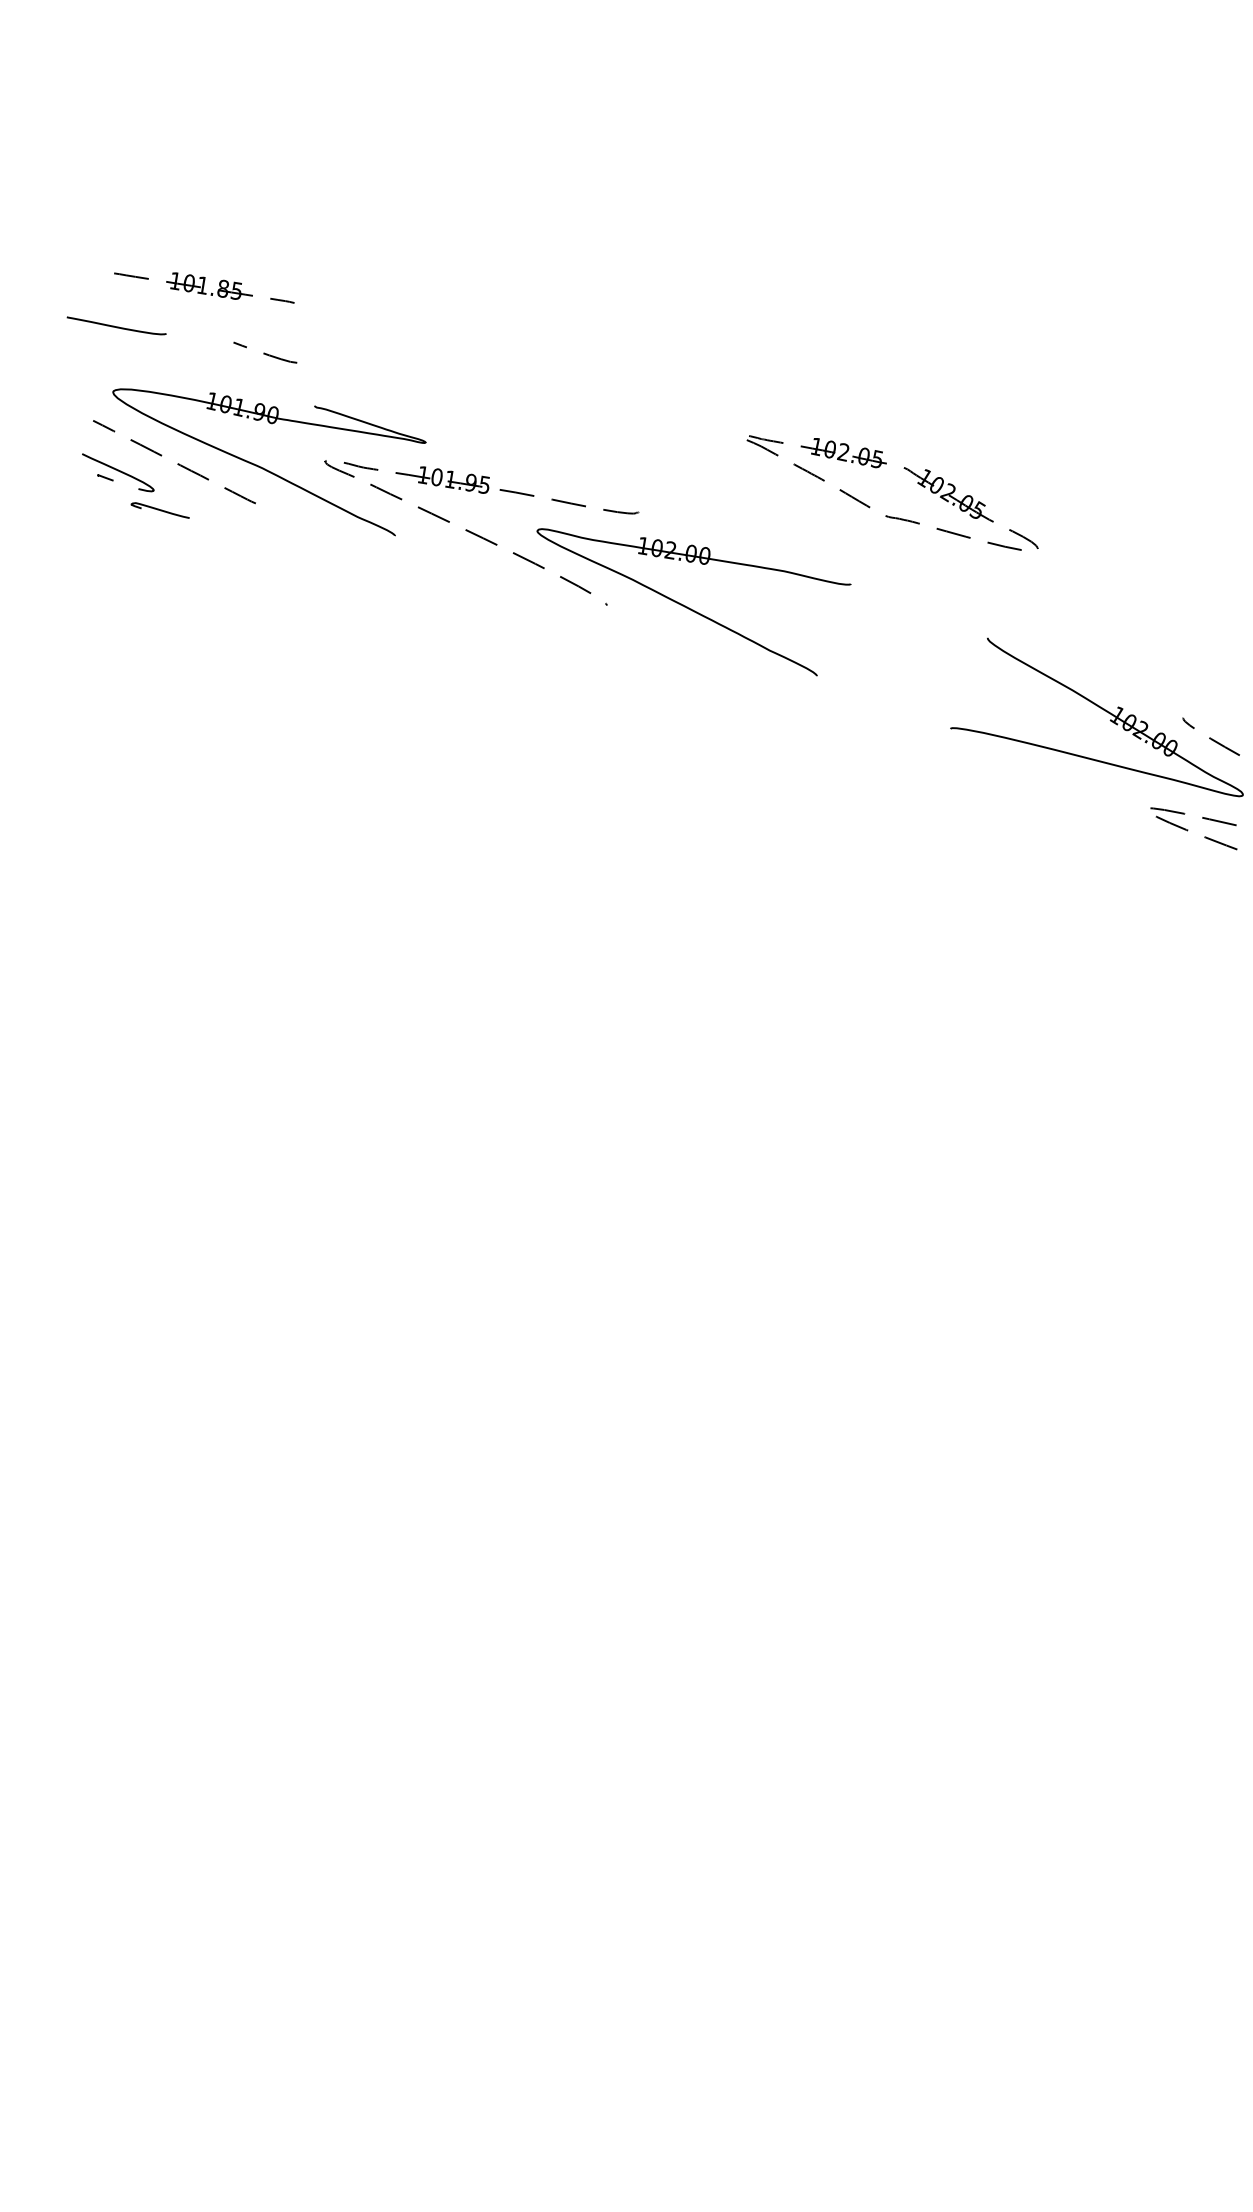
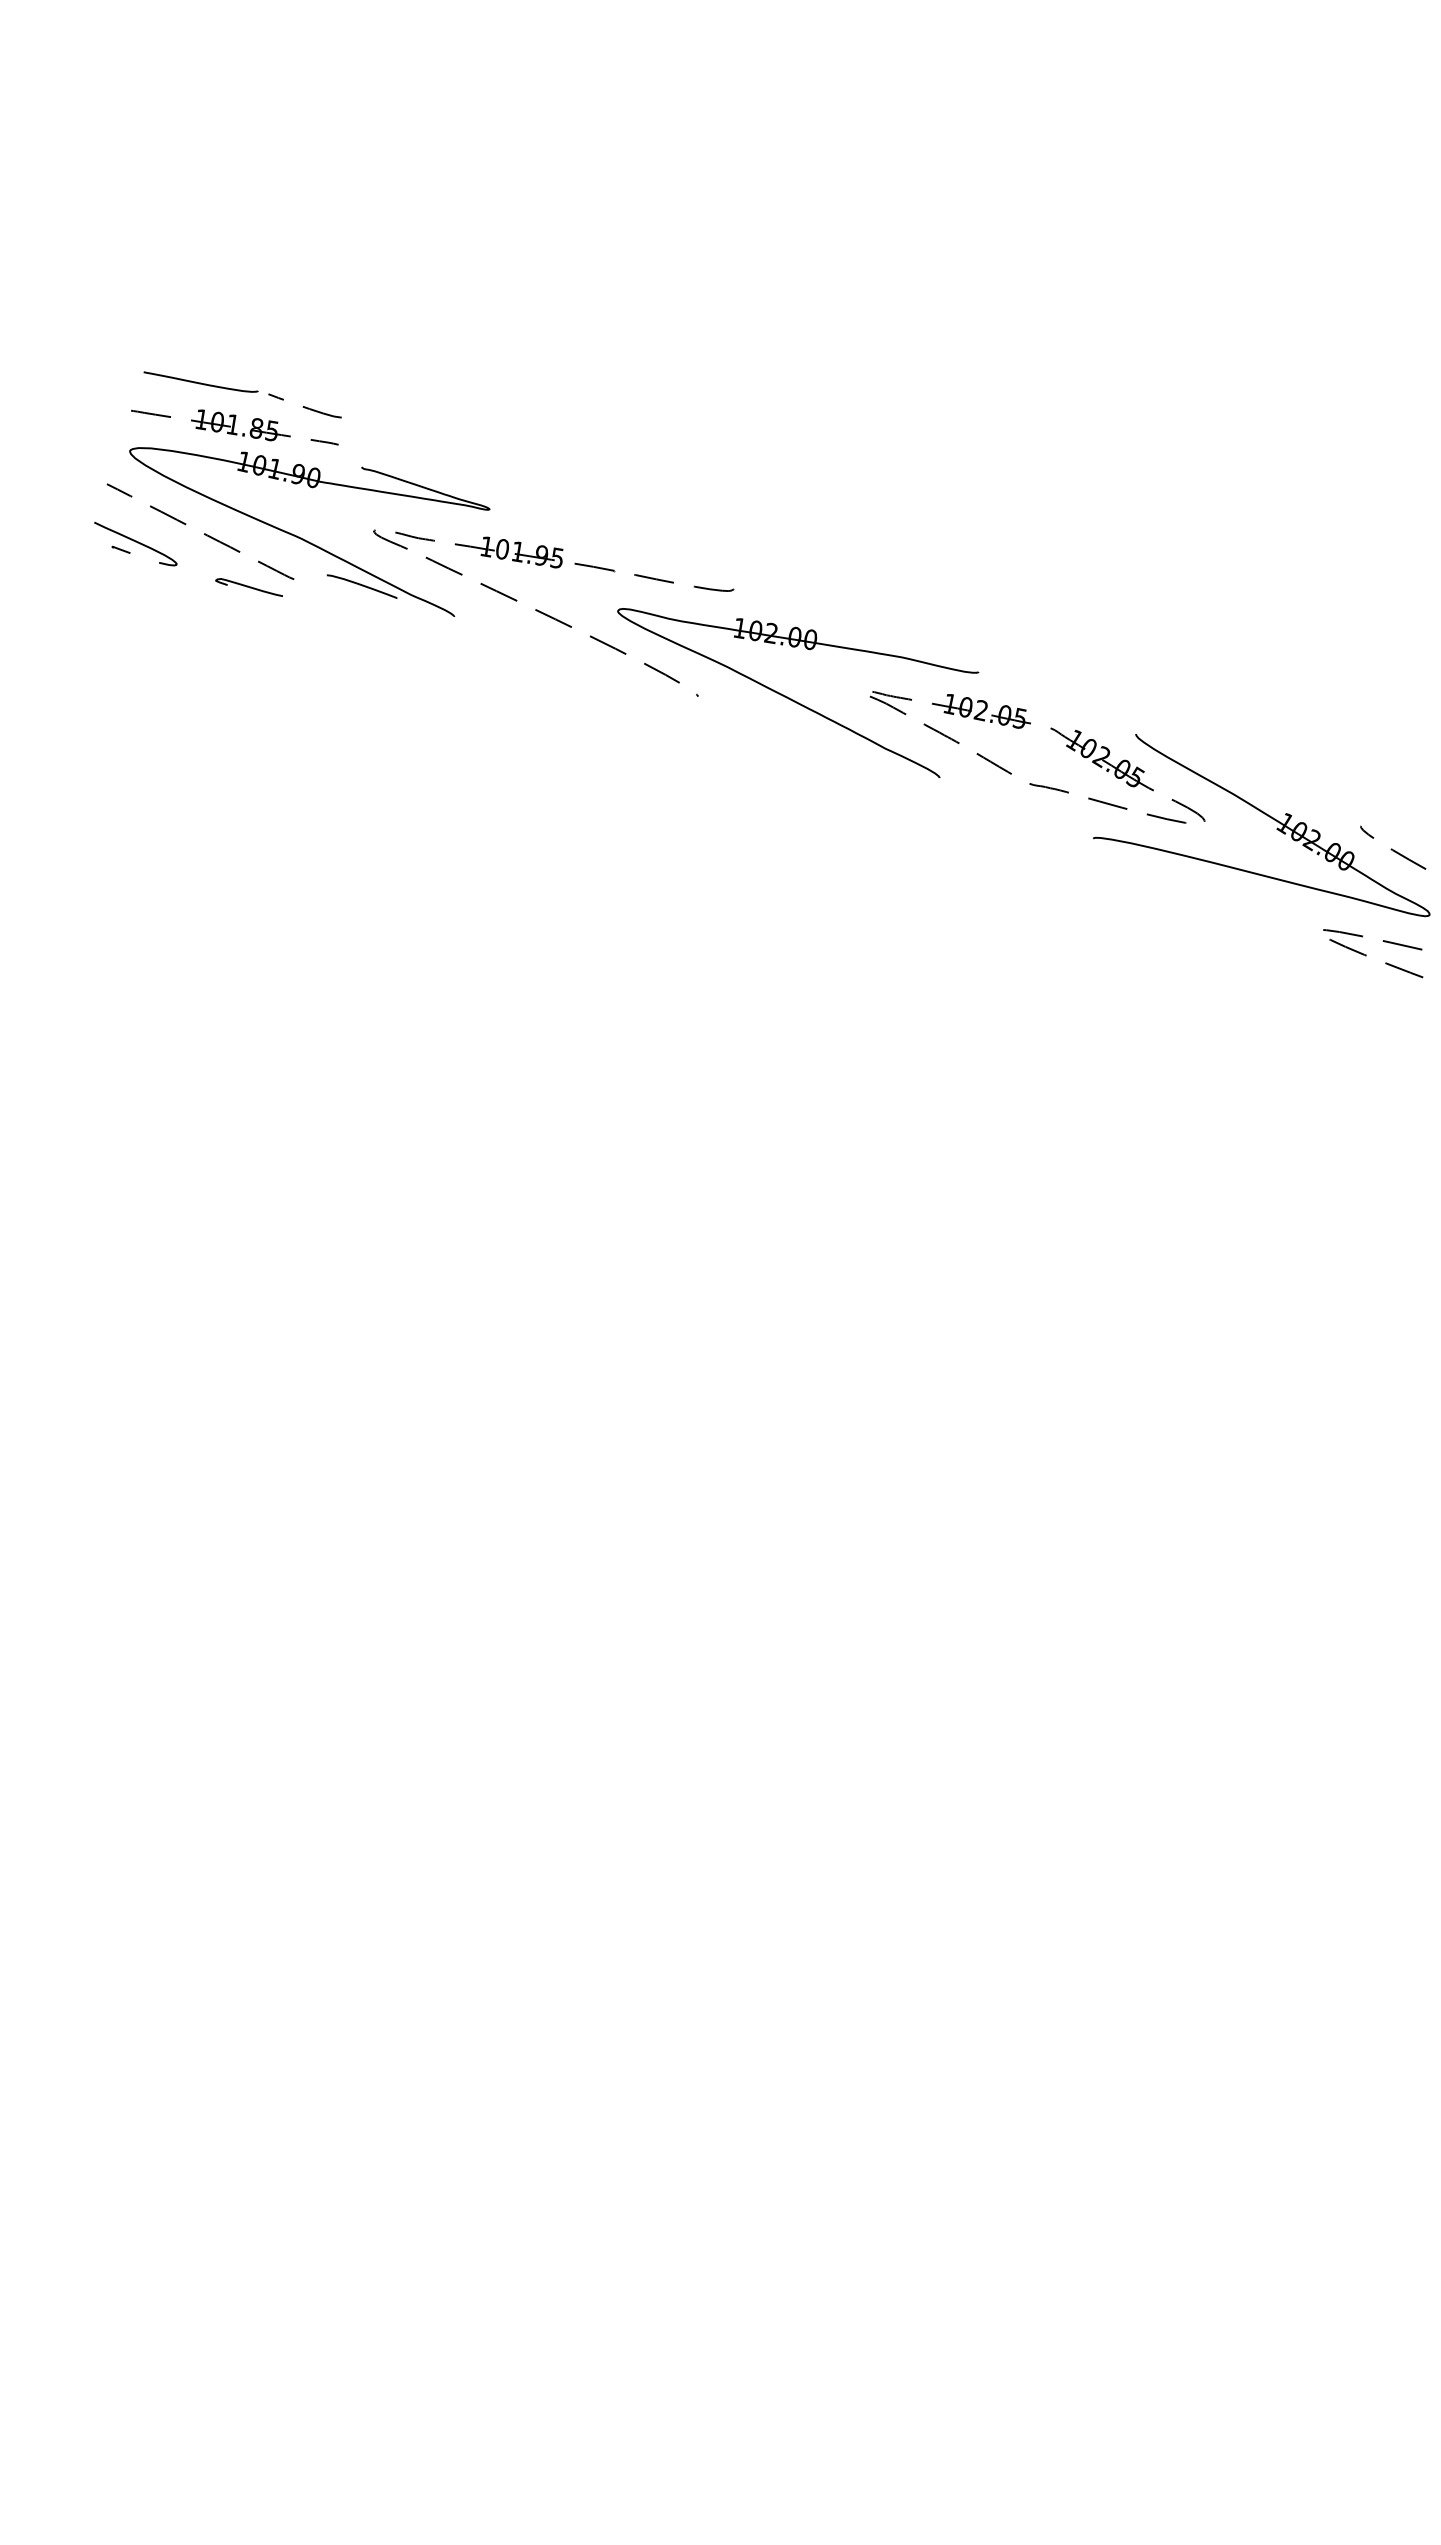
part: (204, 287) -> (234, 427), moved
curve: (116, 326) -> (200, 382), moved
curve: (314, 508) -> (361, 585), added
curve: (159, 510) -> (248, 587), moved
part: (888, 515) -> (1032, 783), moved

